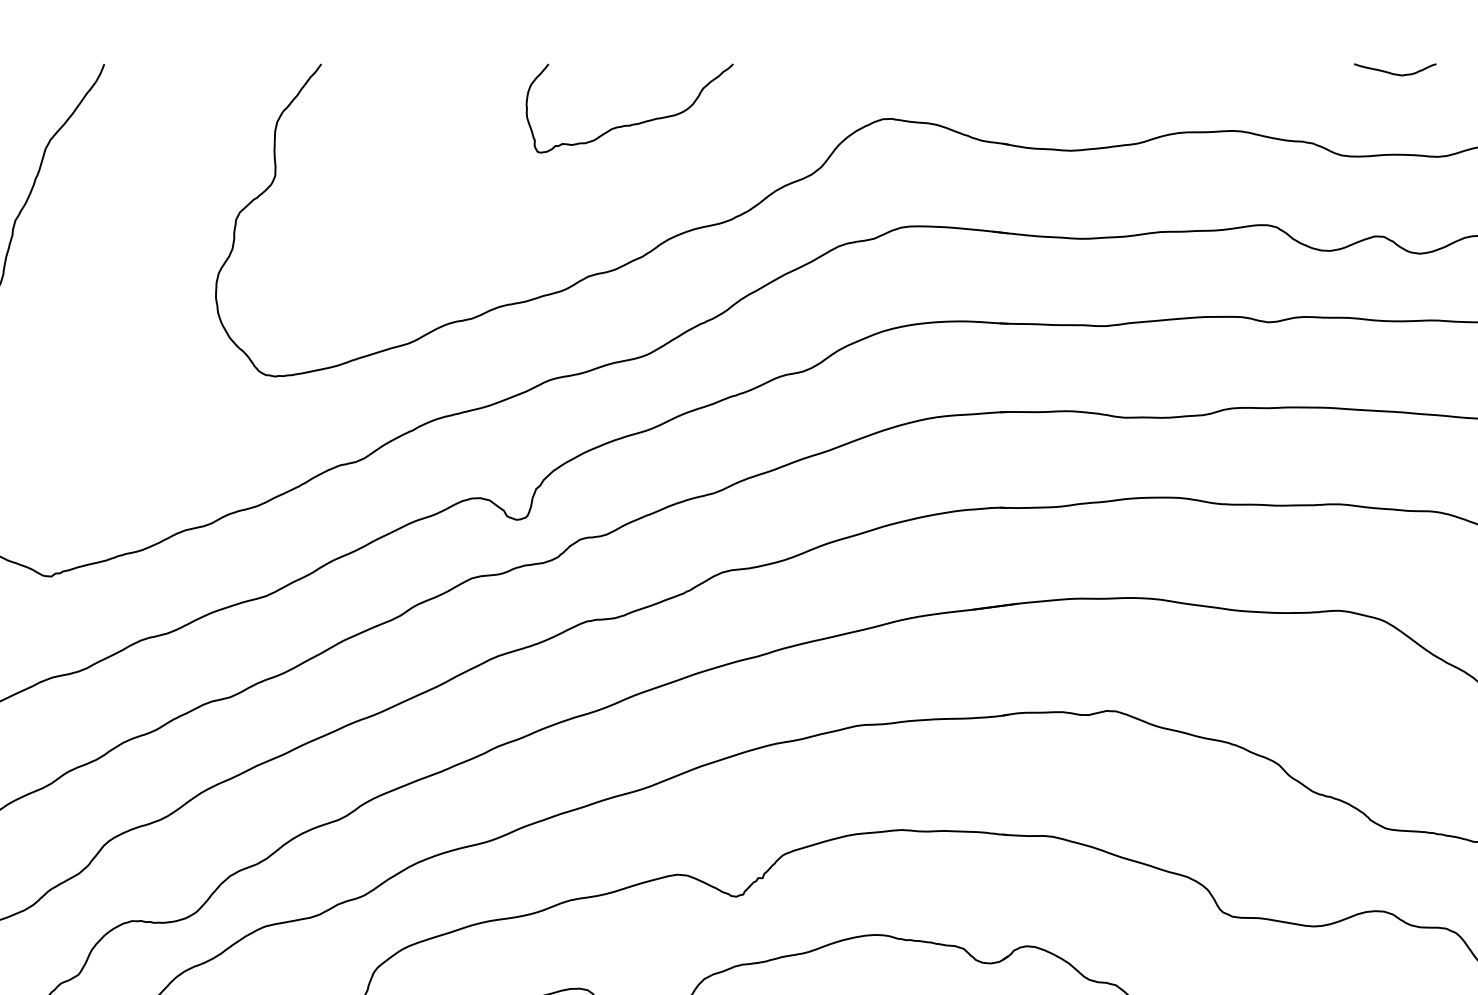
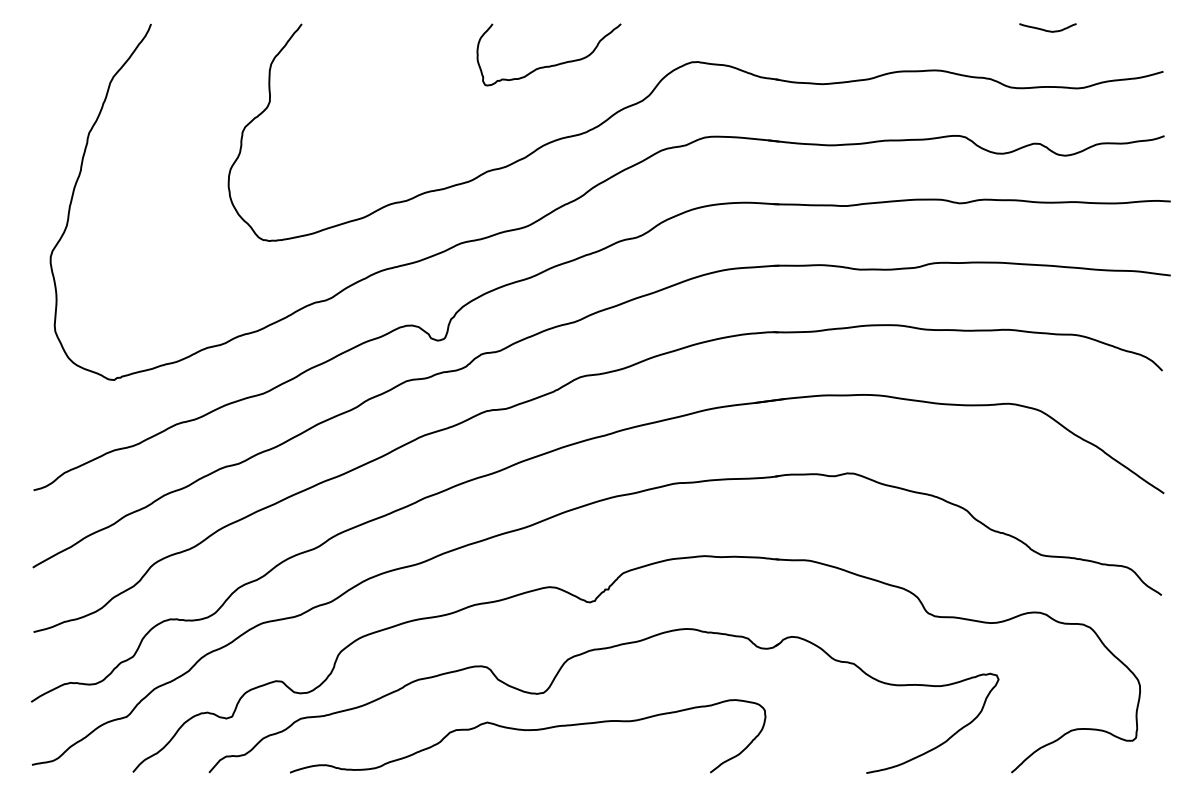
curve: (628, 123) -> (548, 65), moved

